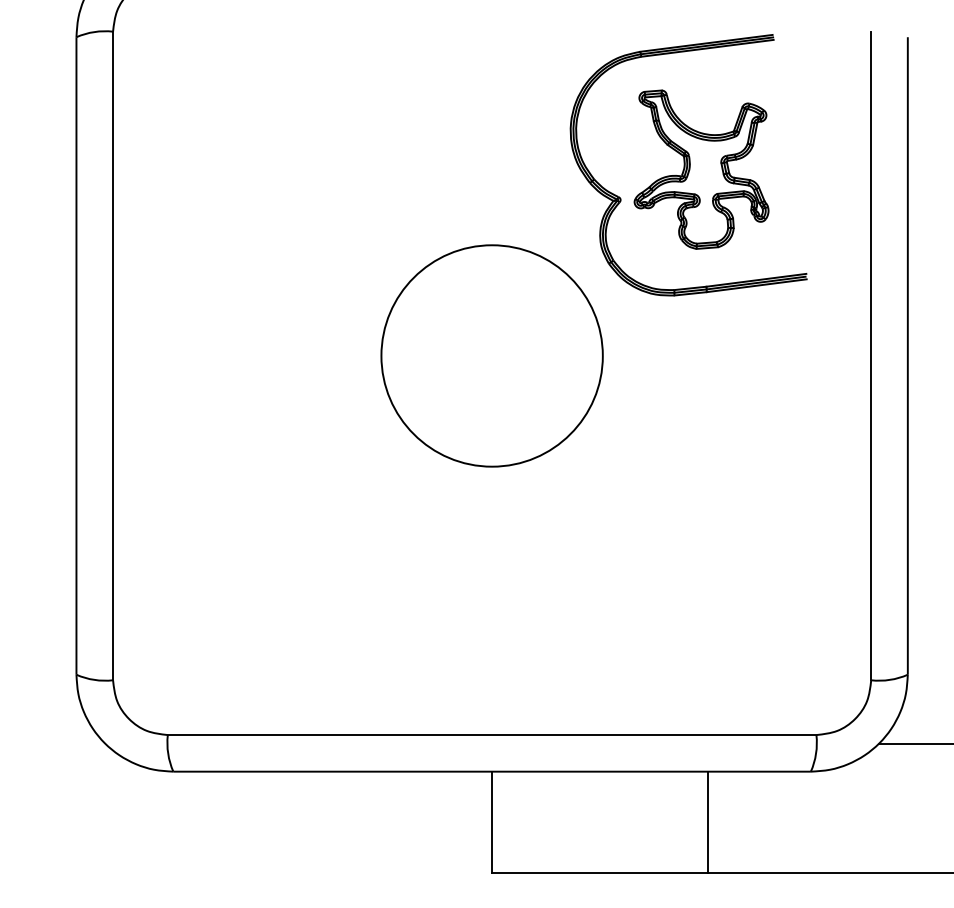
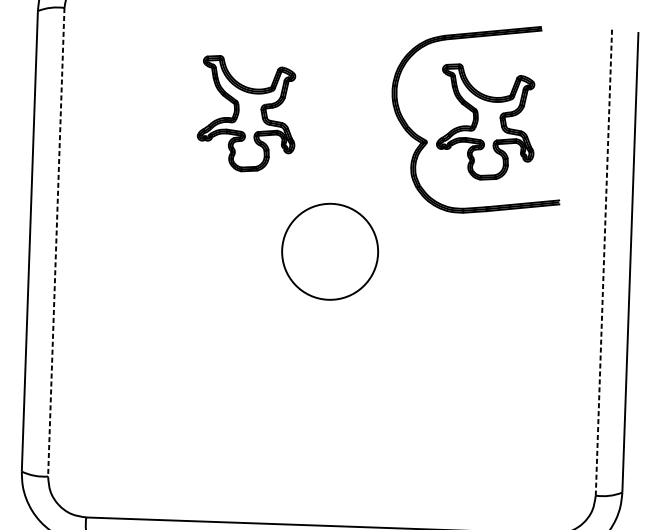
part: (370, 169) -> (246, 114), added
circle: (491, 355) -> (329, 251), size x0.6
line: (871, 355) -> (604, 261), solid -> dashed
line: (113, 356) -> (56, 242), solid -> dashed

